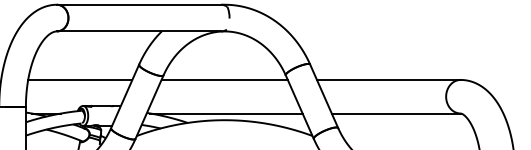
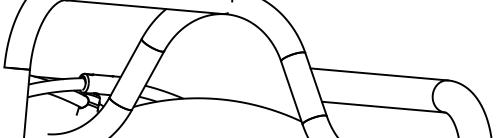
line: (80, 79) -> (84, 48), removed
line: (224, 79) -> (222, 60), removed
line: (226, 113) -> (221, 92), removed

